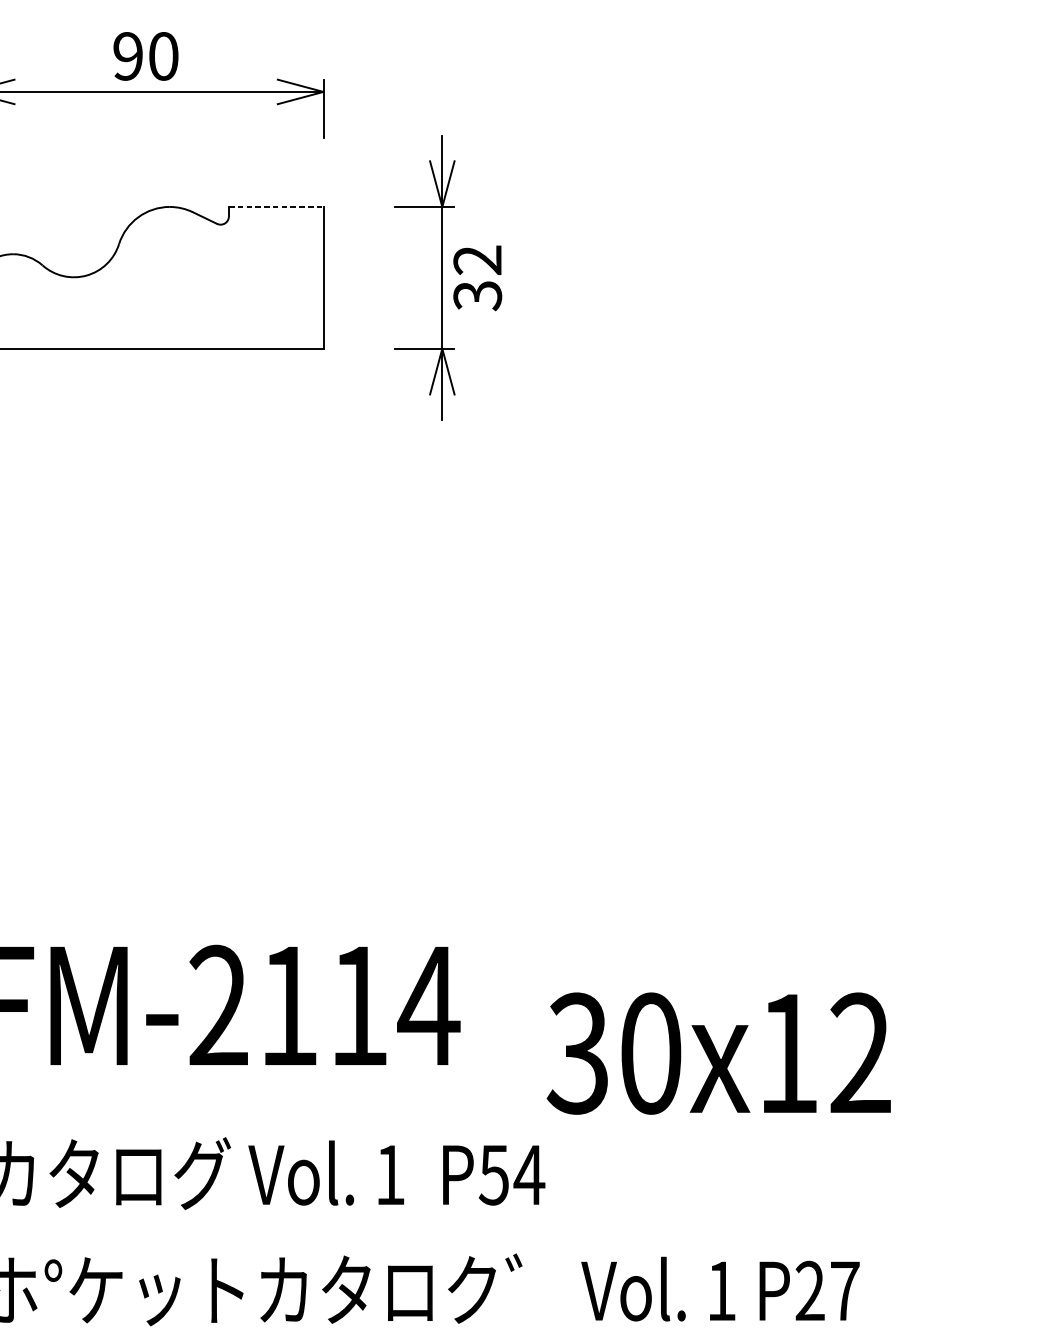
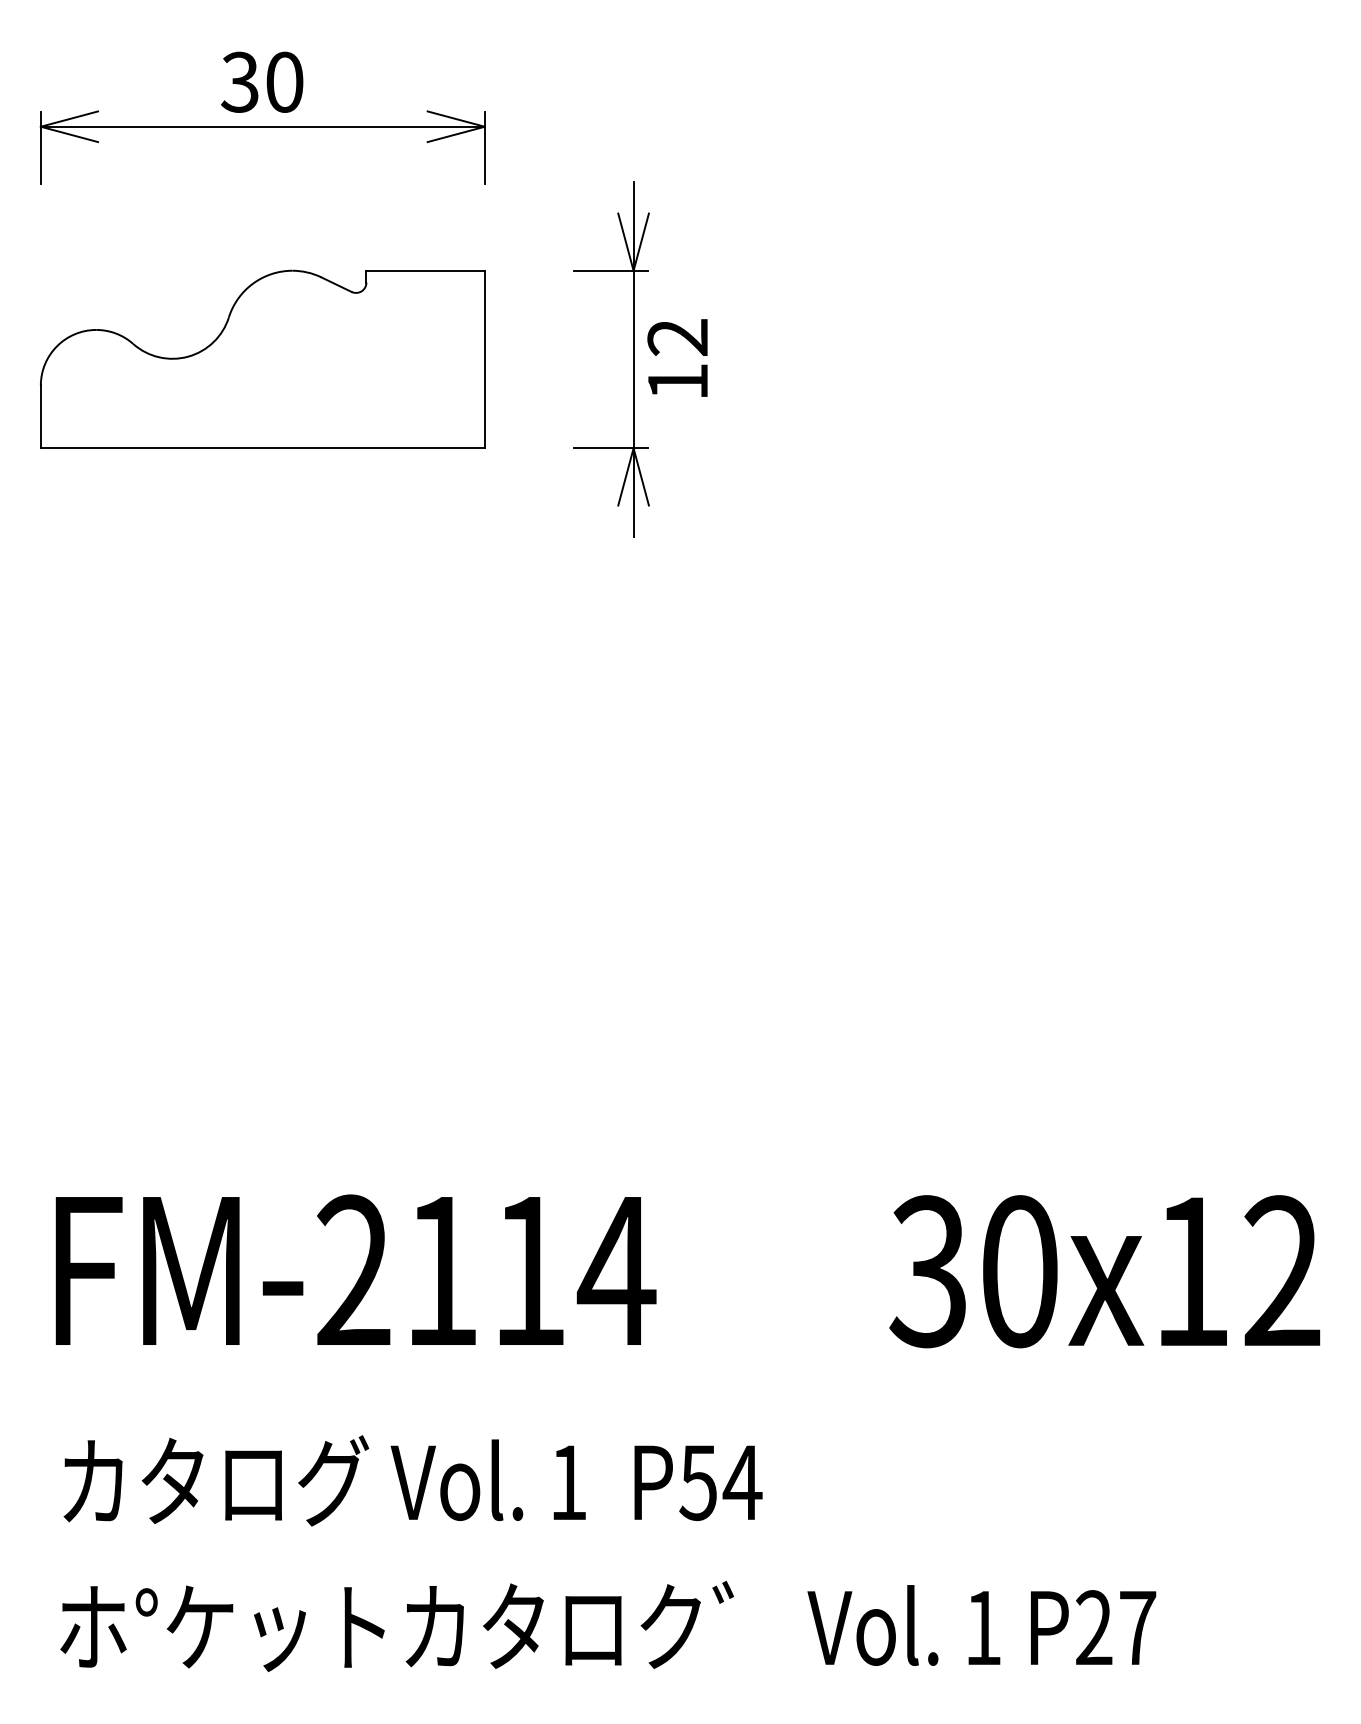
text: (127, 55) -> (239, 81), 90 -> 30
line: (276, 206) -> (426, 270), dashed -> solid
text: (477, 296) -> (677, 382), 32 -> 12
text: (718, 1053) -> (1104, 1271), moved

